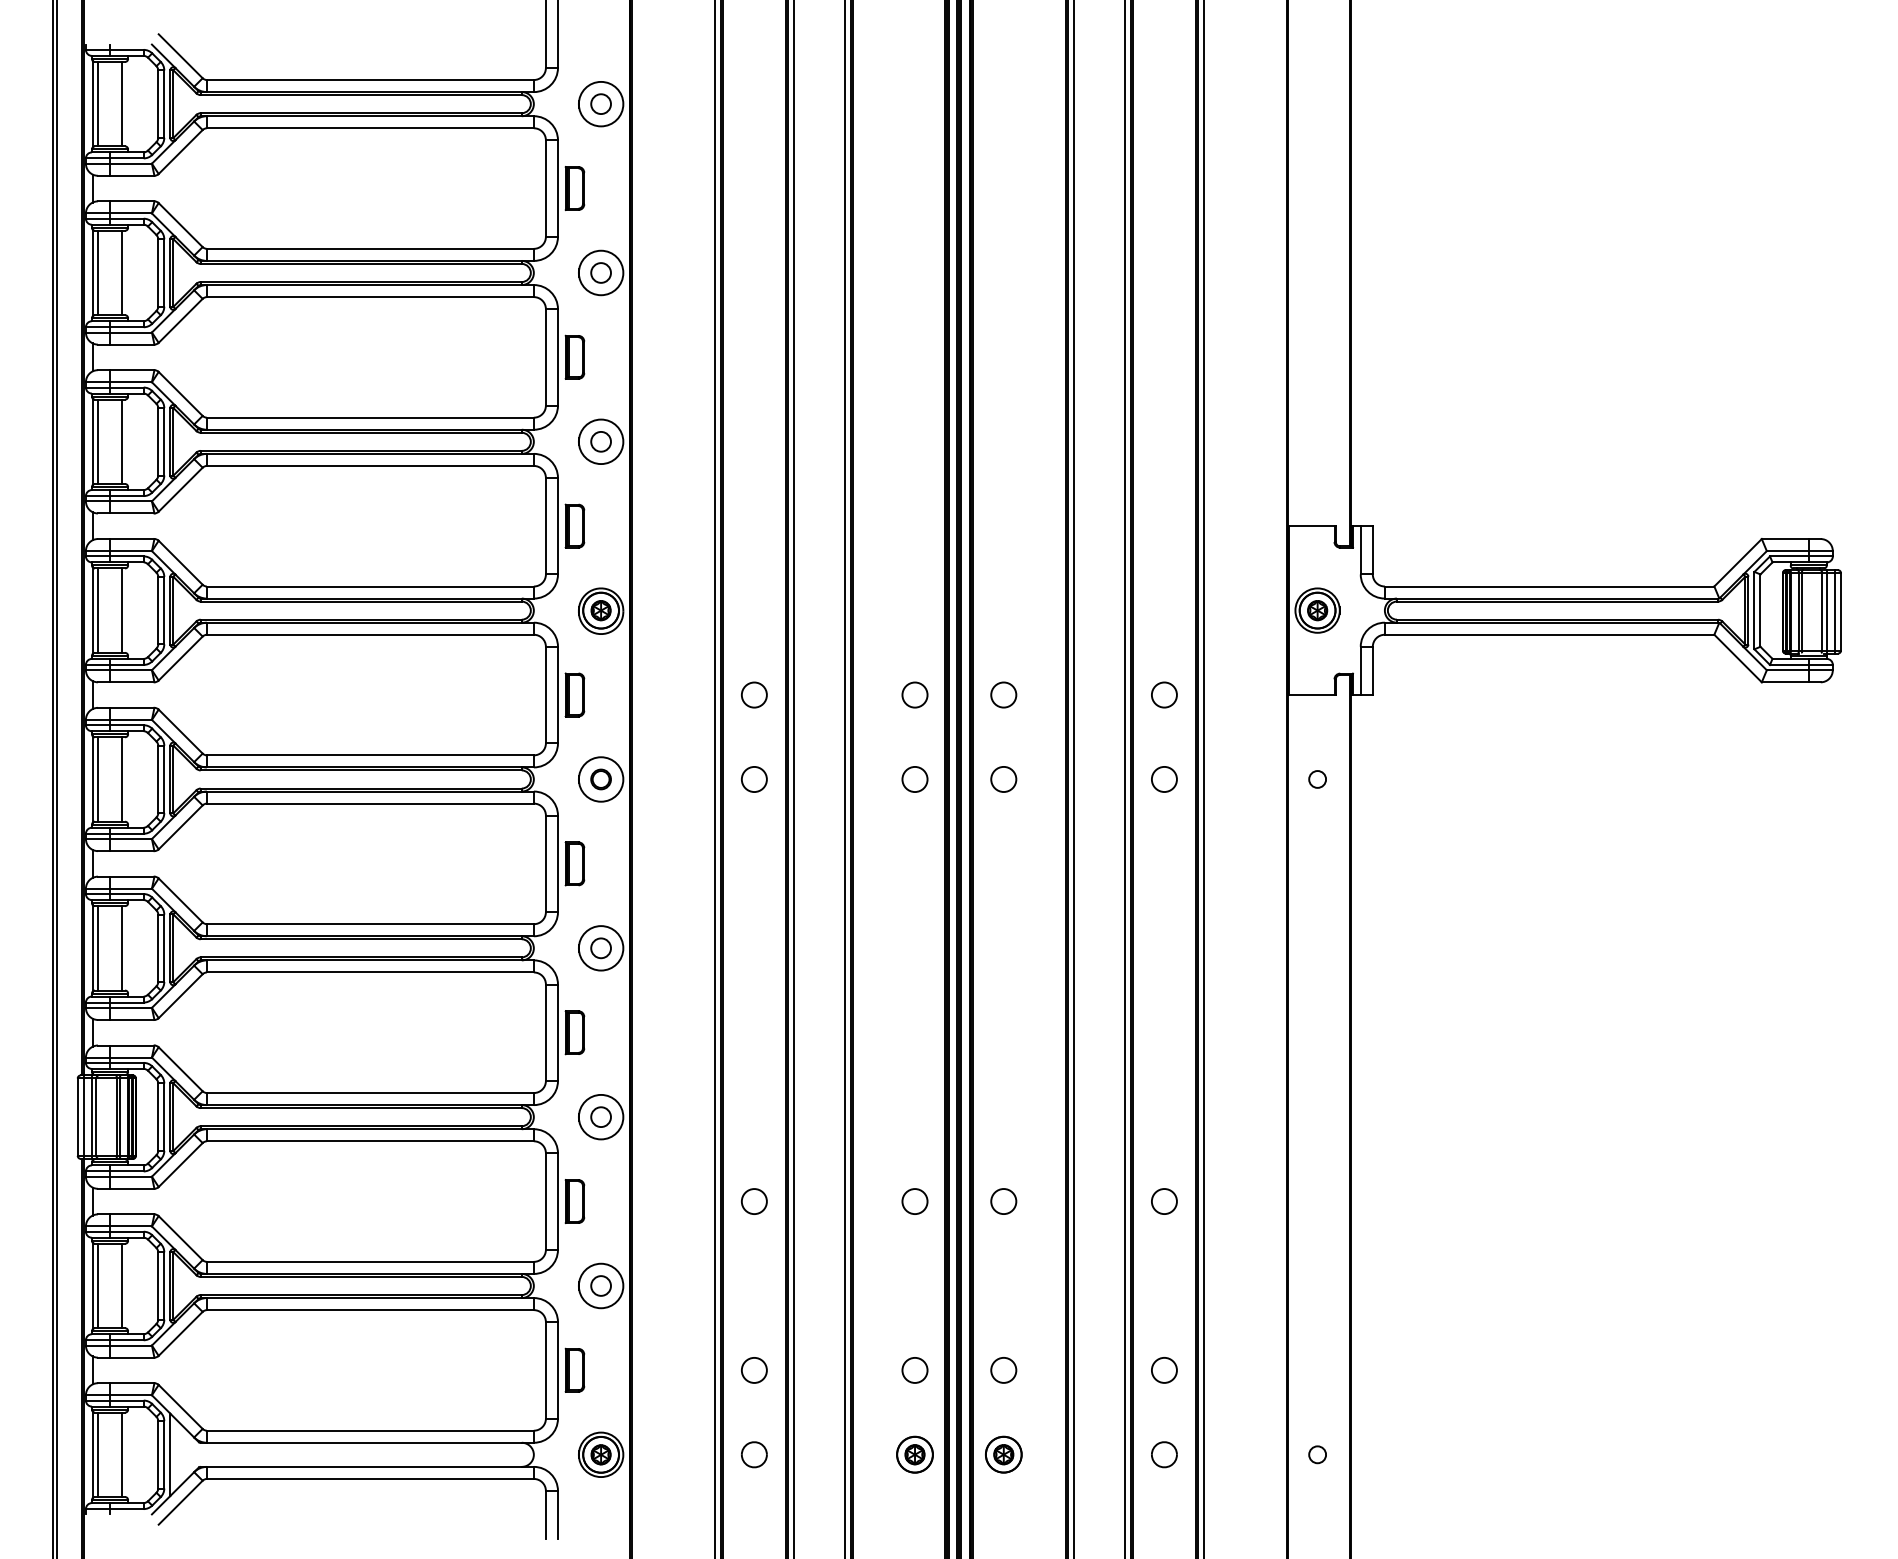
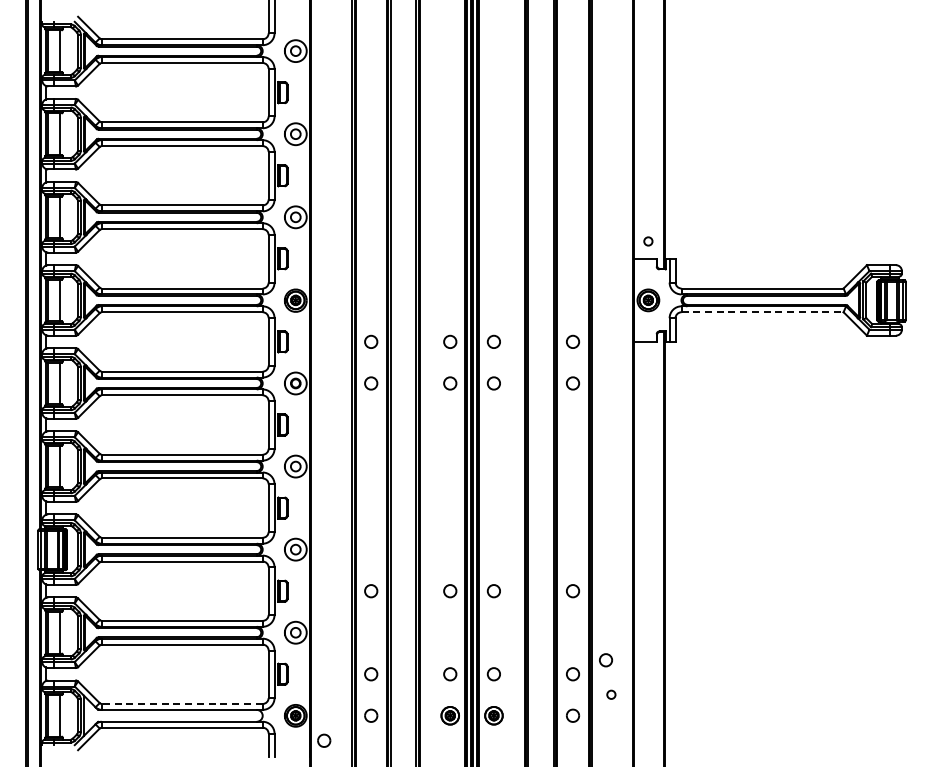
line: (1551, 635) -> (763, 312), solid -> dashed
circle: (1317, 779) -> (648, 241), moved
circle: (1230, 1342) -> (605, 660), added
line: (368, 1429) -> (181, 703), solid -> dashed
circle: (1317, 1454) -> (611, 694), moved
part: (659, 1504) -> (324, 740), added

